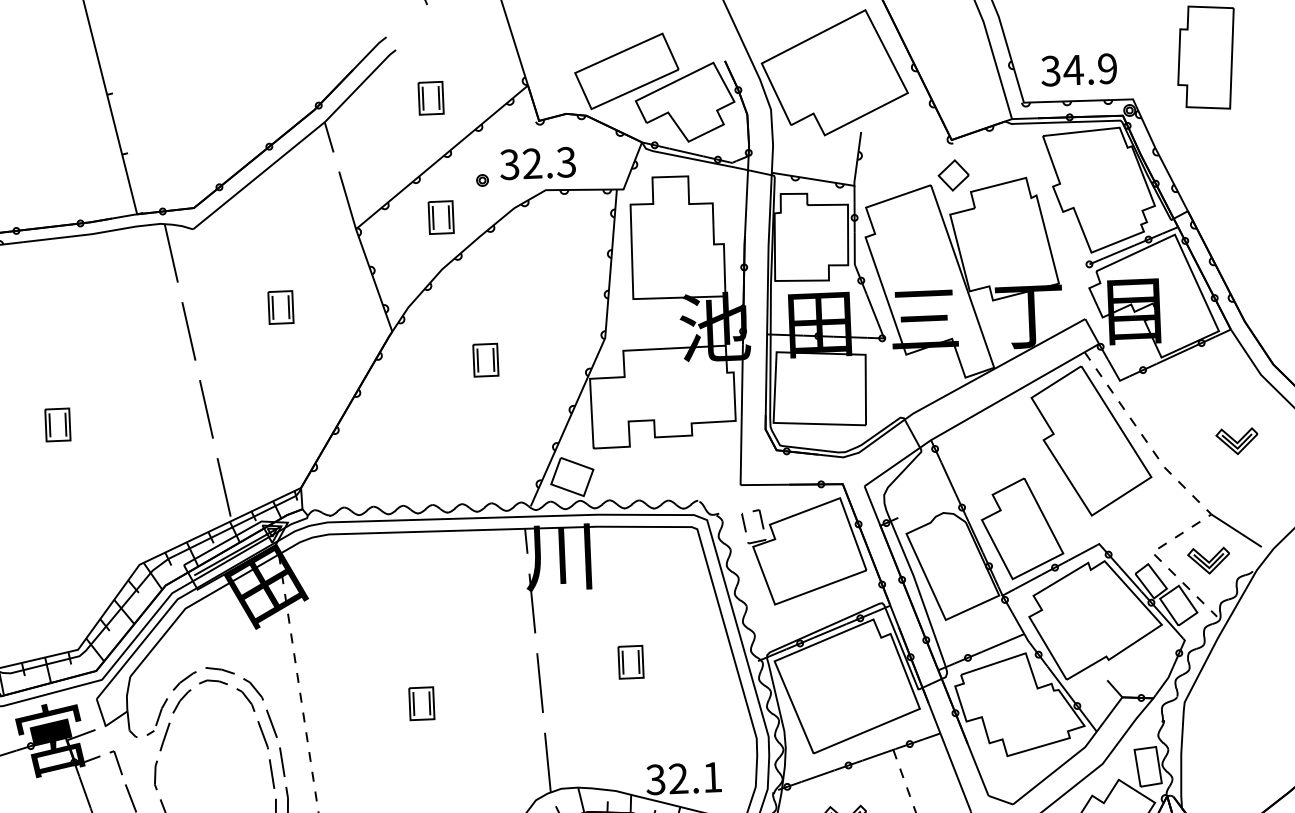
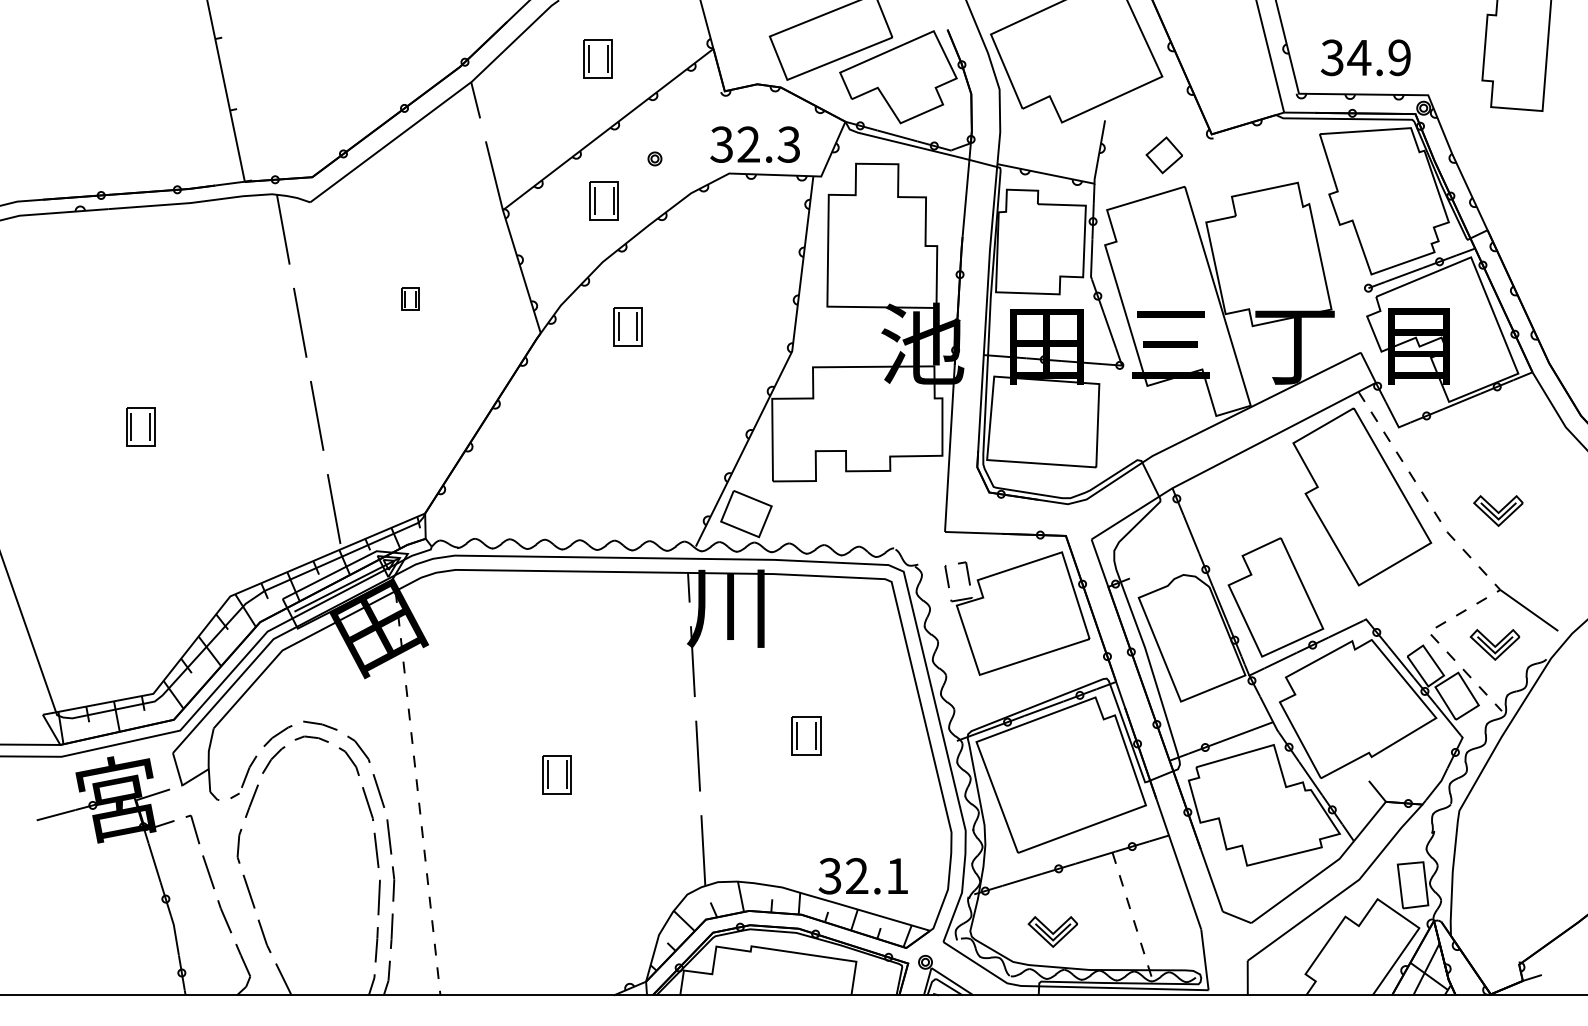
text: (537, 163) -> (754, 144), moved
part: (952, 175) -> (1163, 155), moved
part: (280, 306) -> (409, 298), size x0.6
part: (485, 360) -> (627, 326), moved
part: (1237, 441) -> (1498, 510), moved

